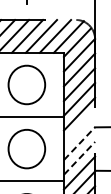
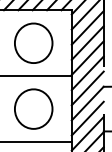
line: (79, 128) -> (87, 87), added
line: (79, 143) -> (87, 103), dashed -> solid
line: (79, 158) -> (87, 118), dashed -> solid

